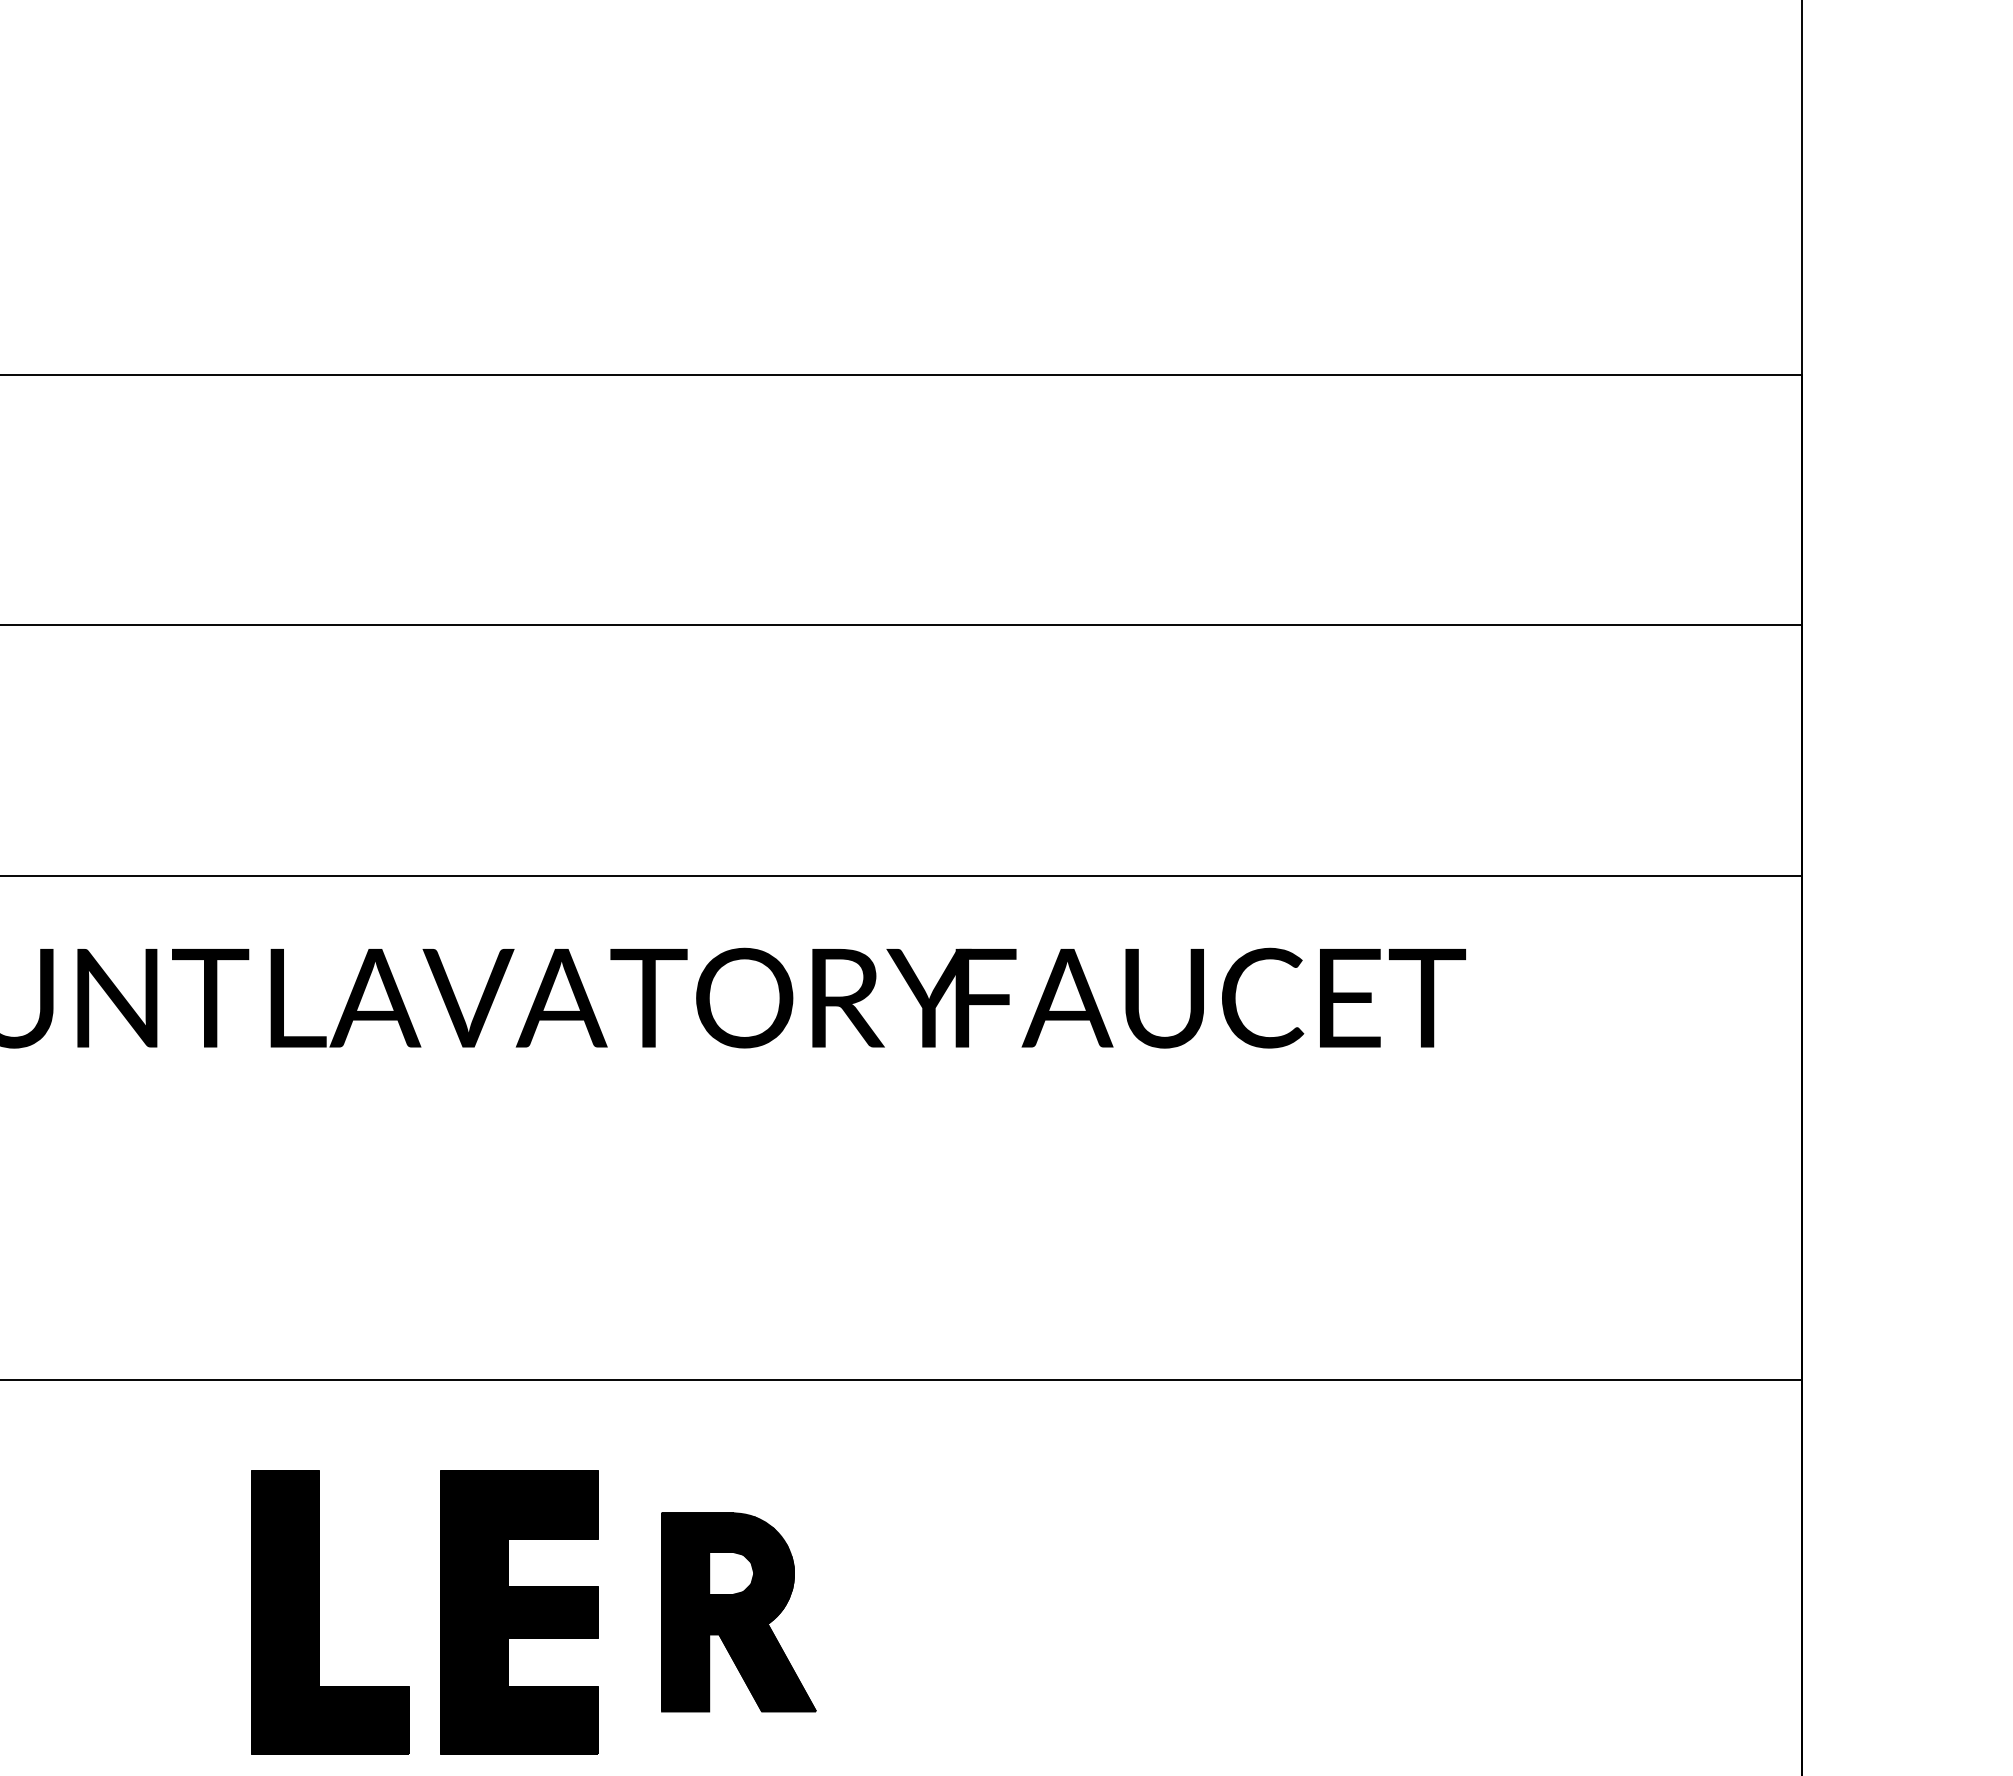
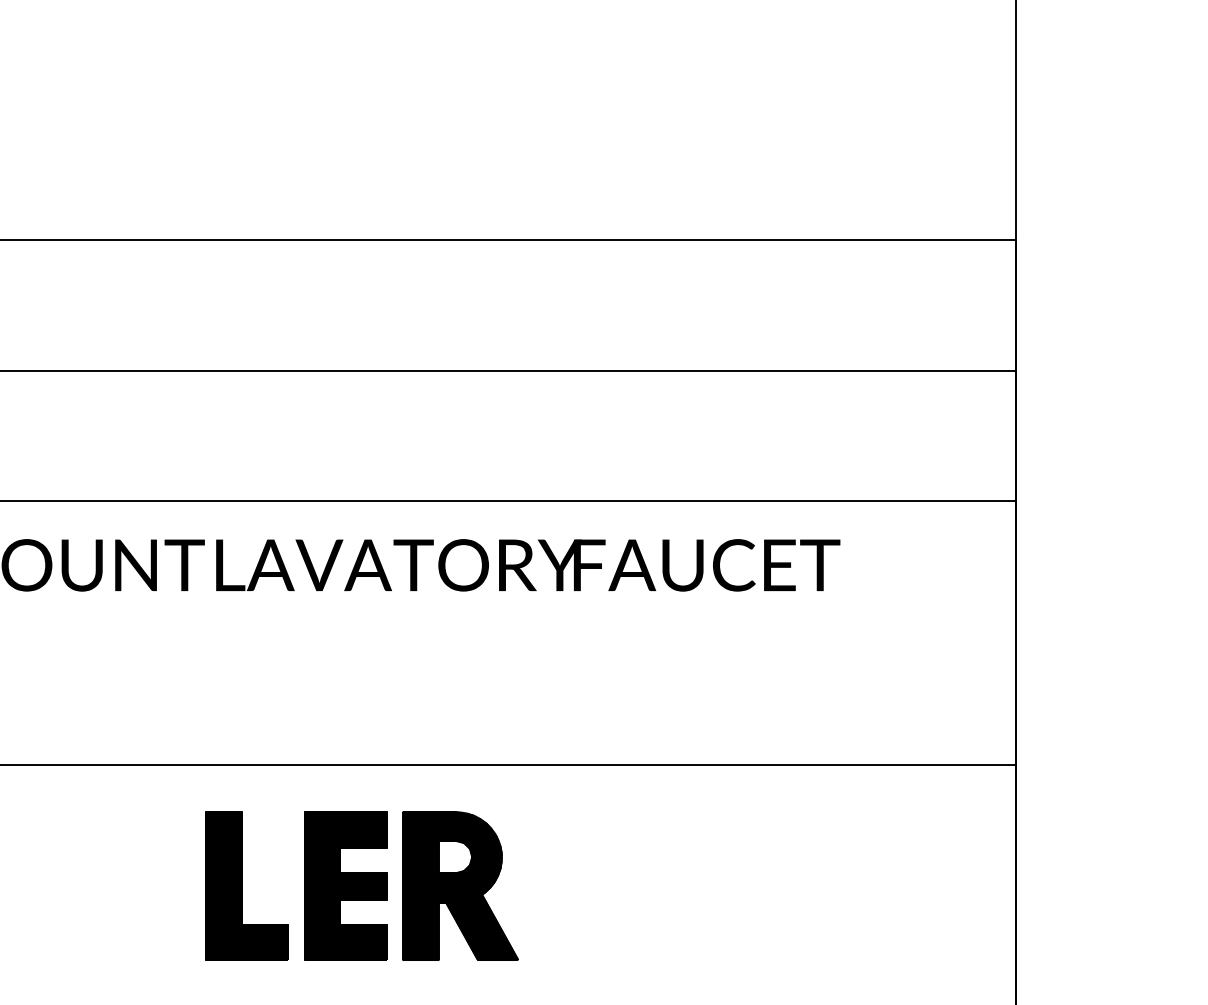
part: (738, 1611) -> (460, 885), size x1.43

